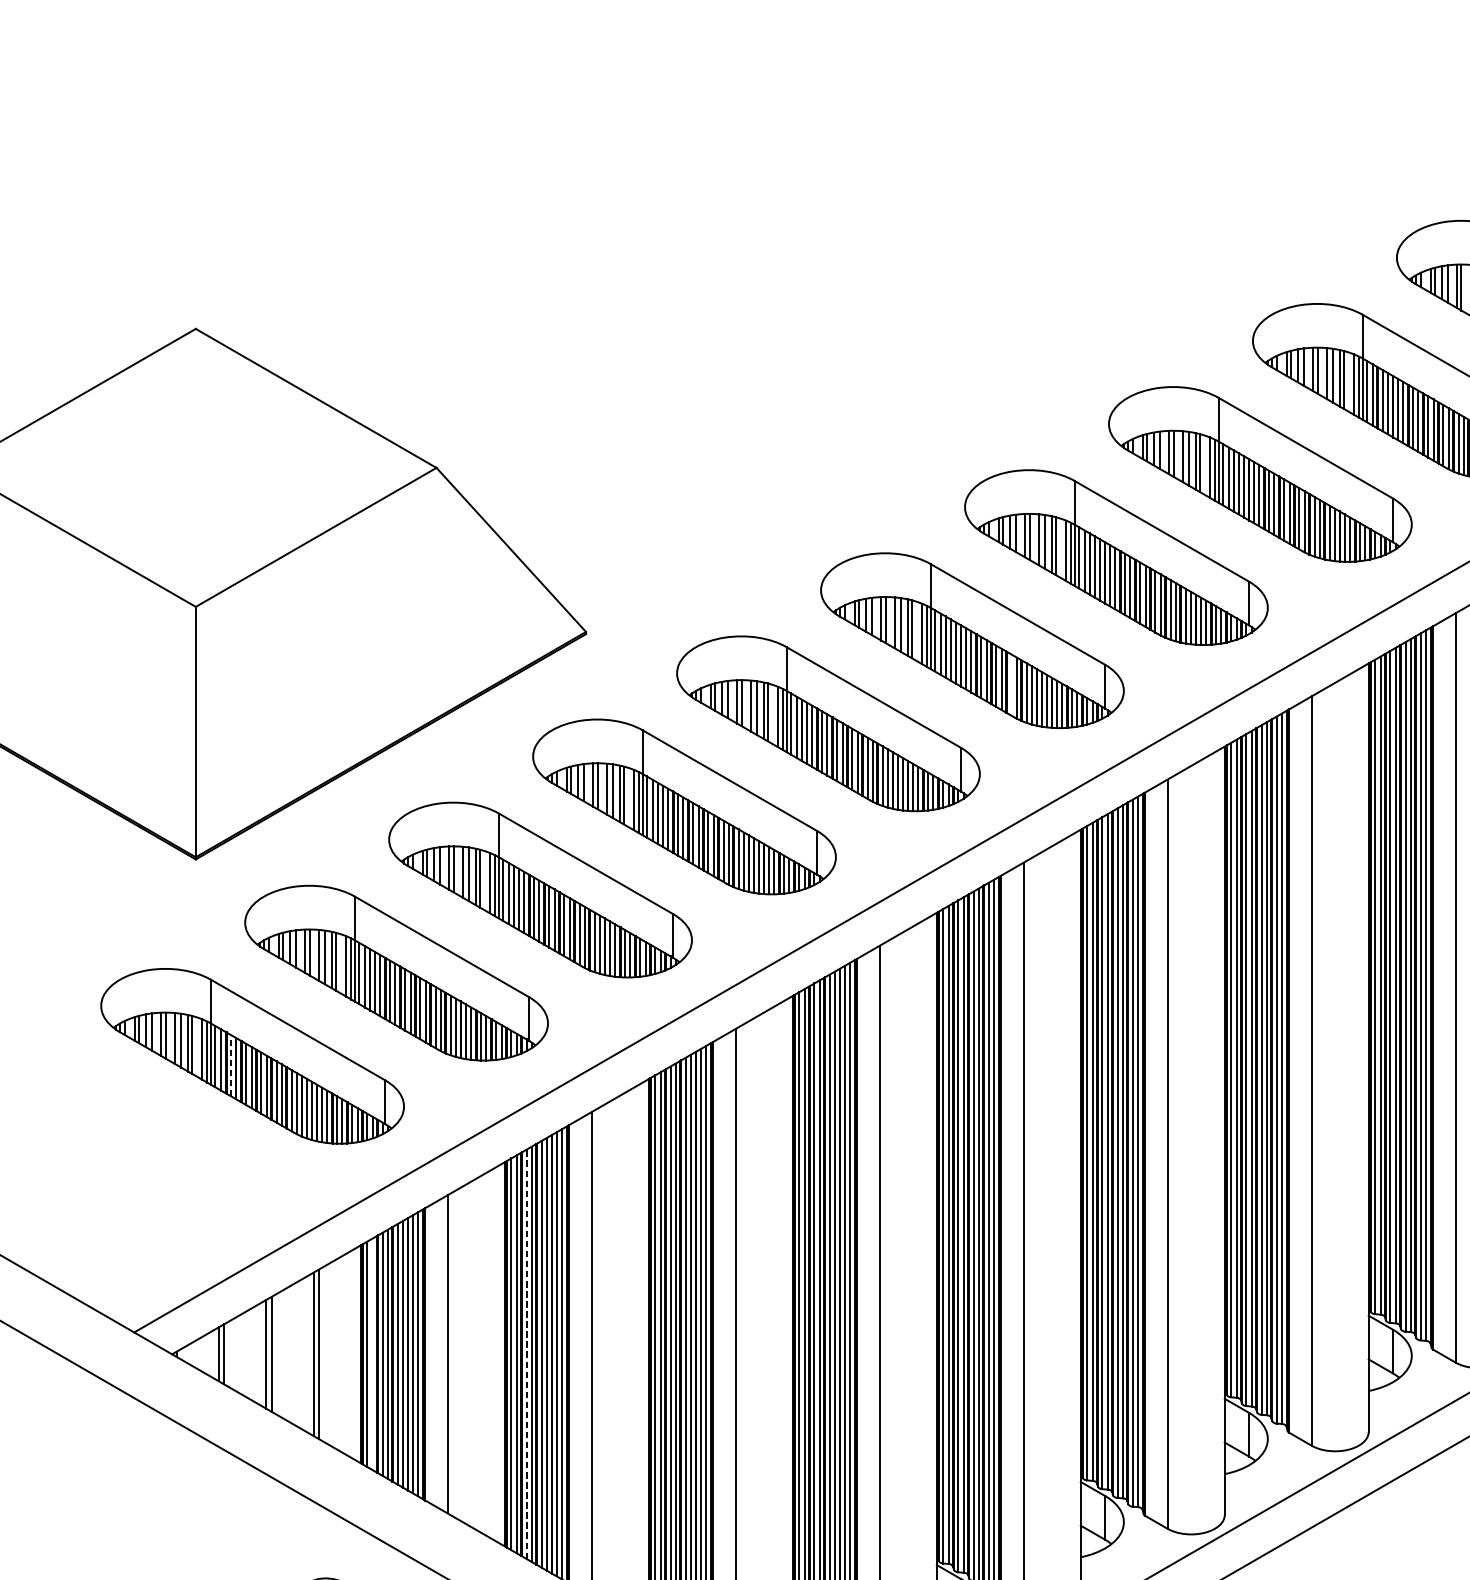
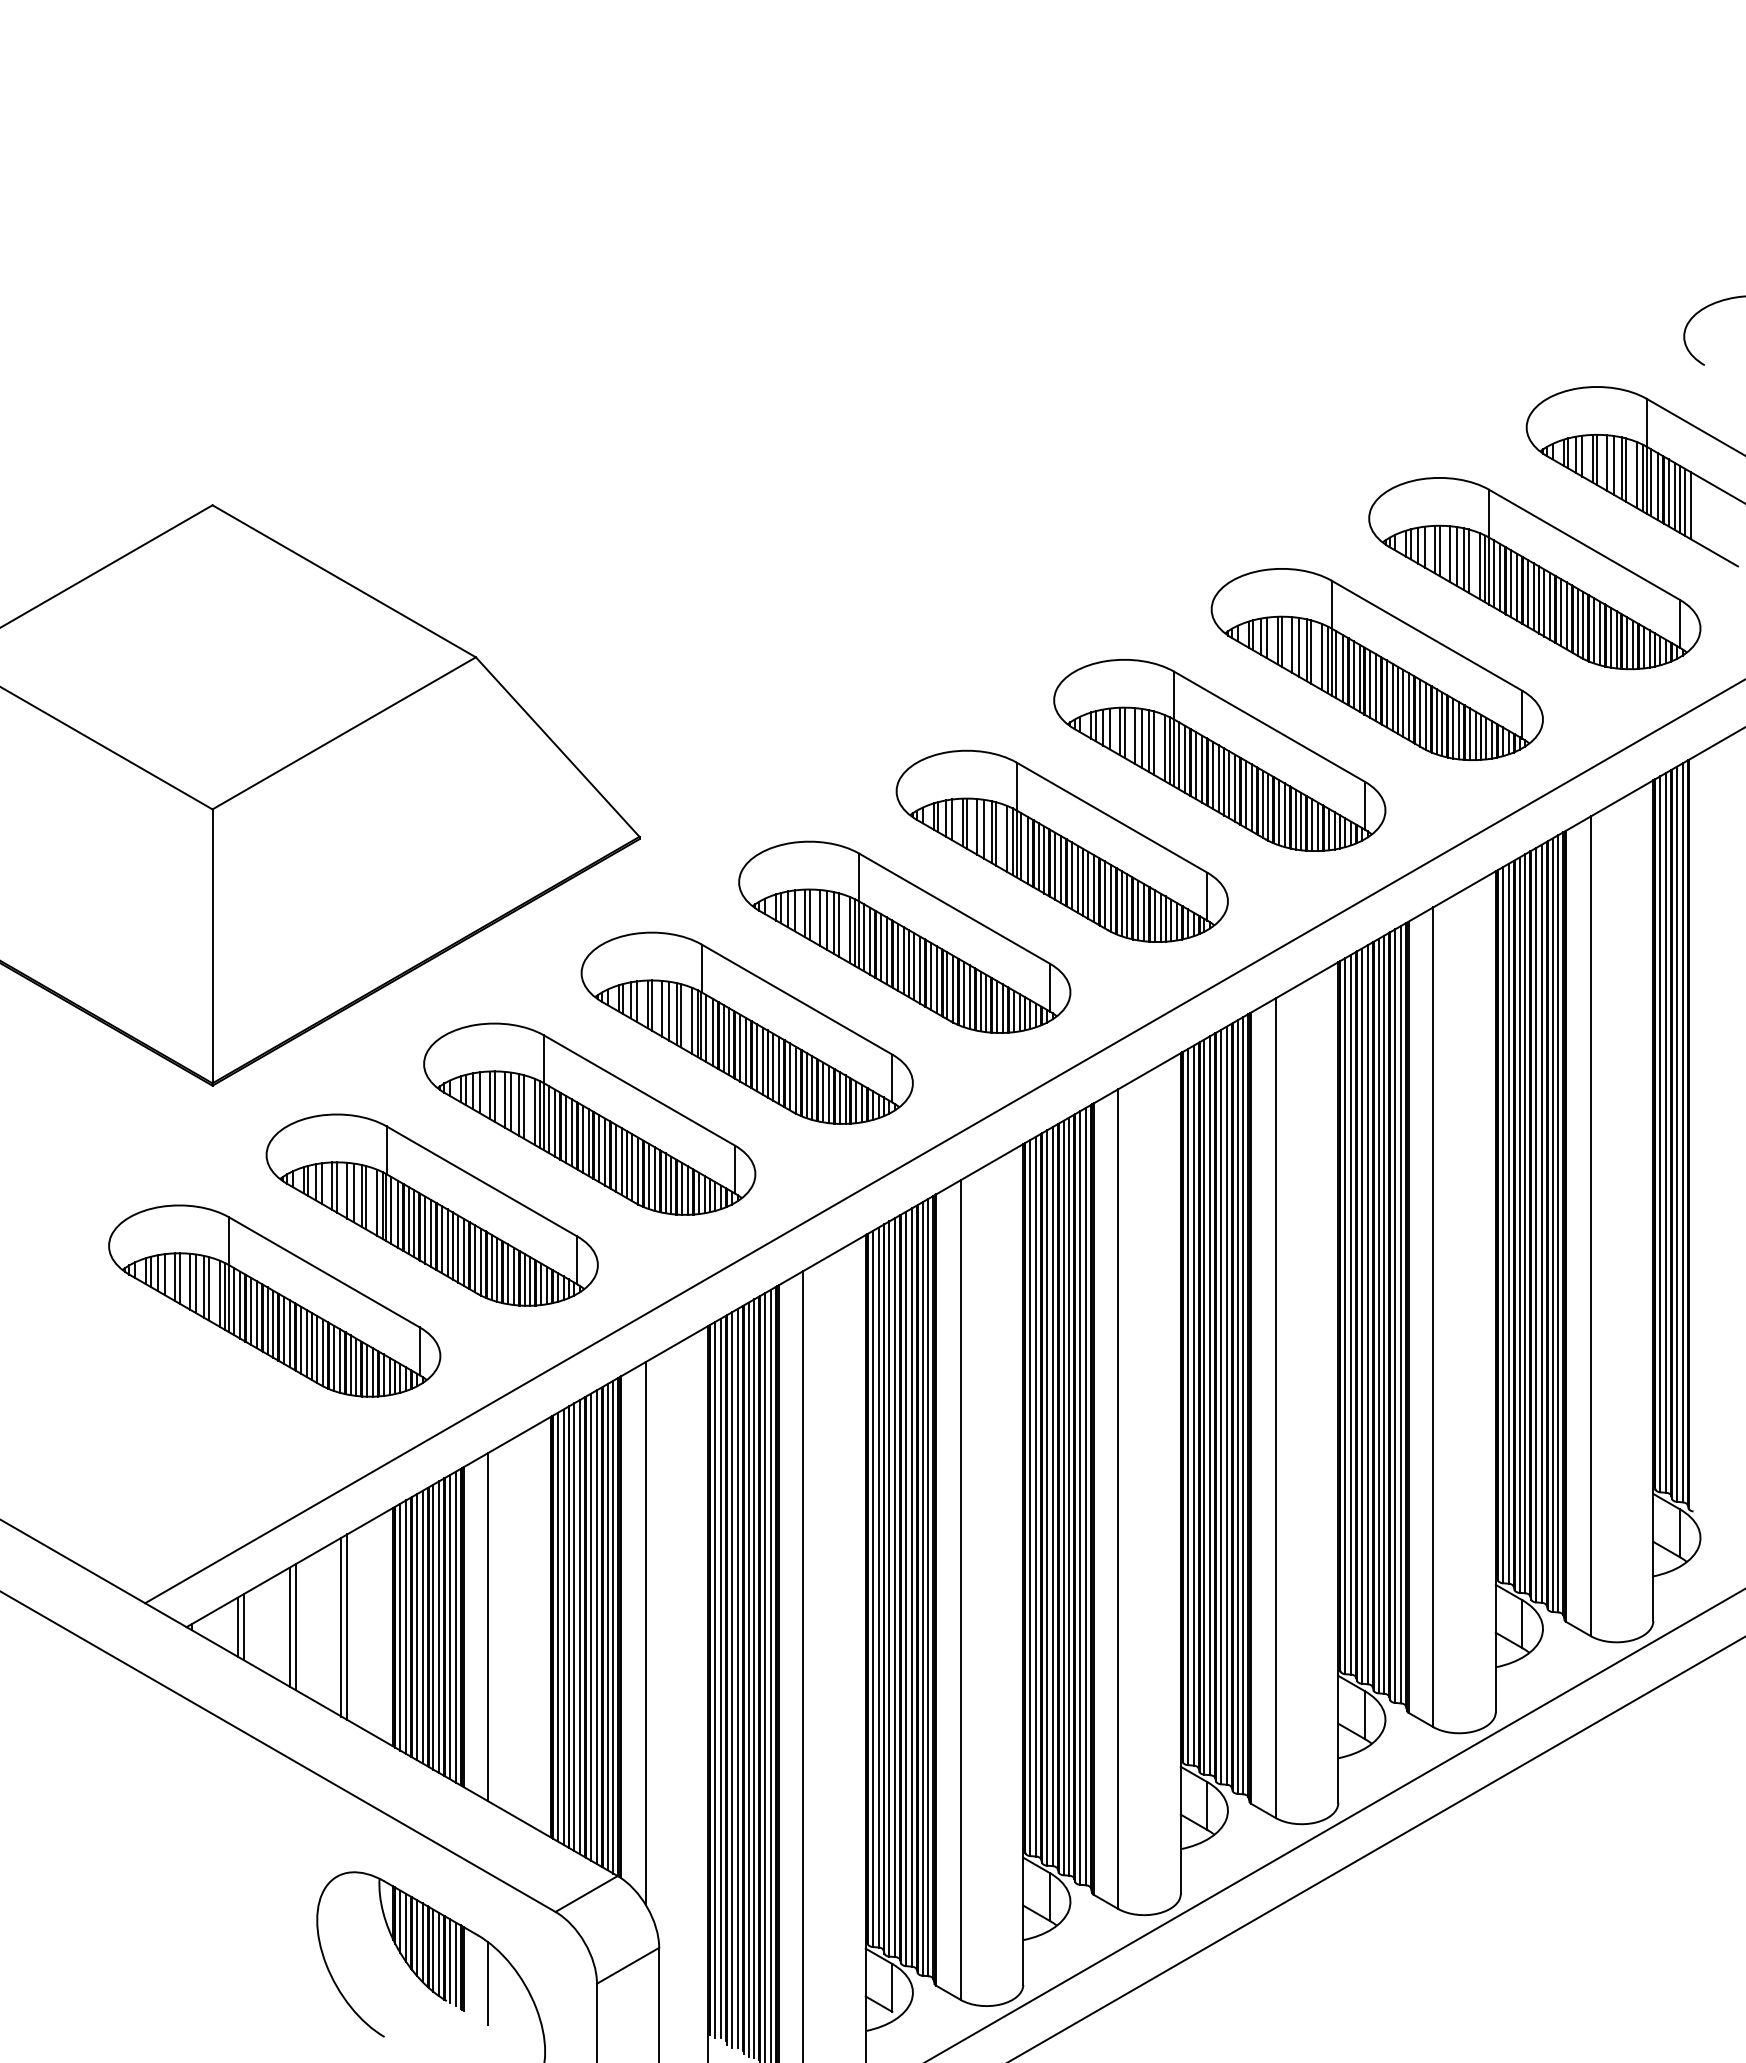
line: (1011, 684) -> (1104, 894), added
line: (231, 1065) -> (251, 1311), dashed -> solid
line: (373, 1353) -> (406, 1626), added
line: (526, 1354) -> (574, 1627), dashed -> solid

